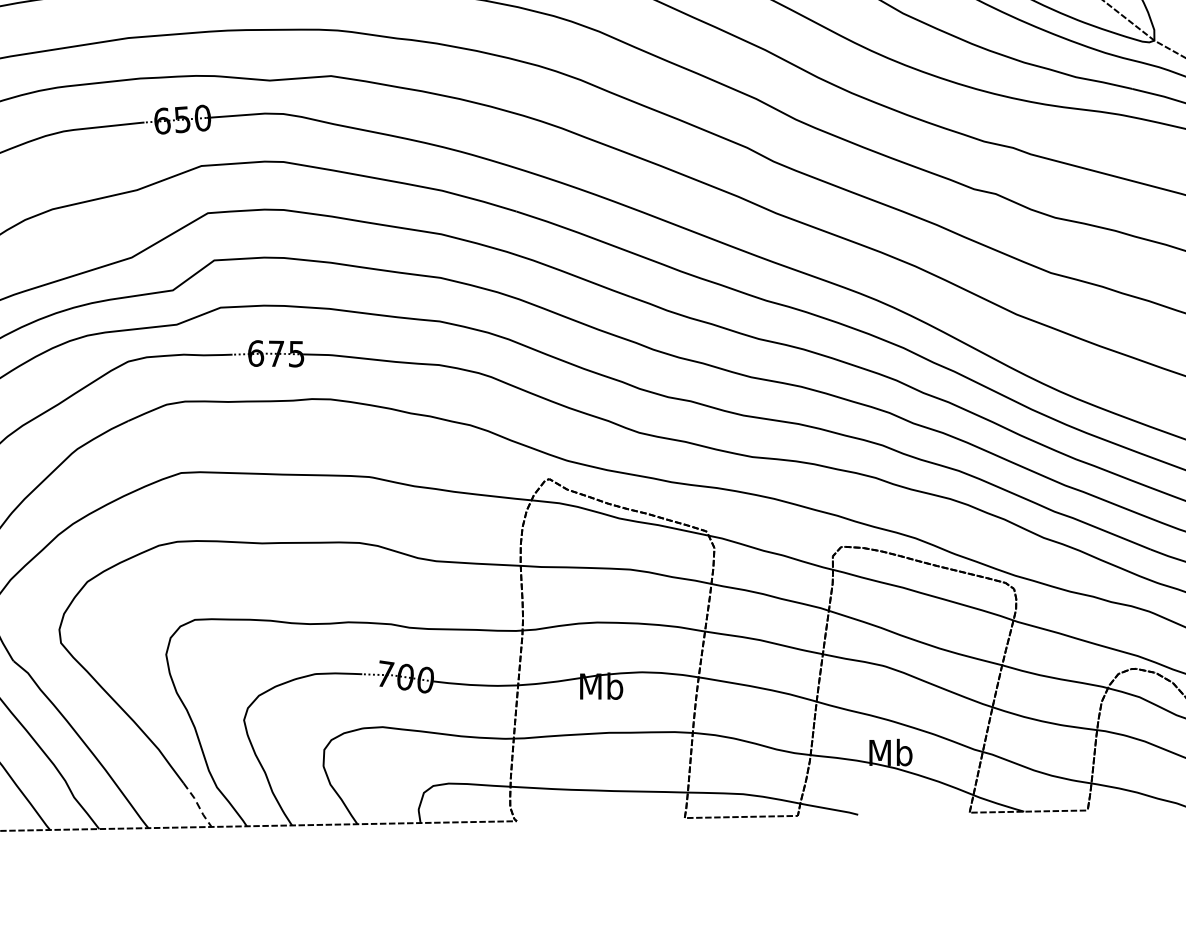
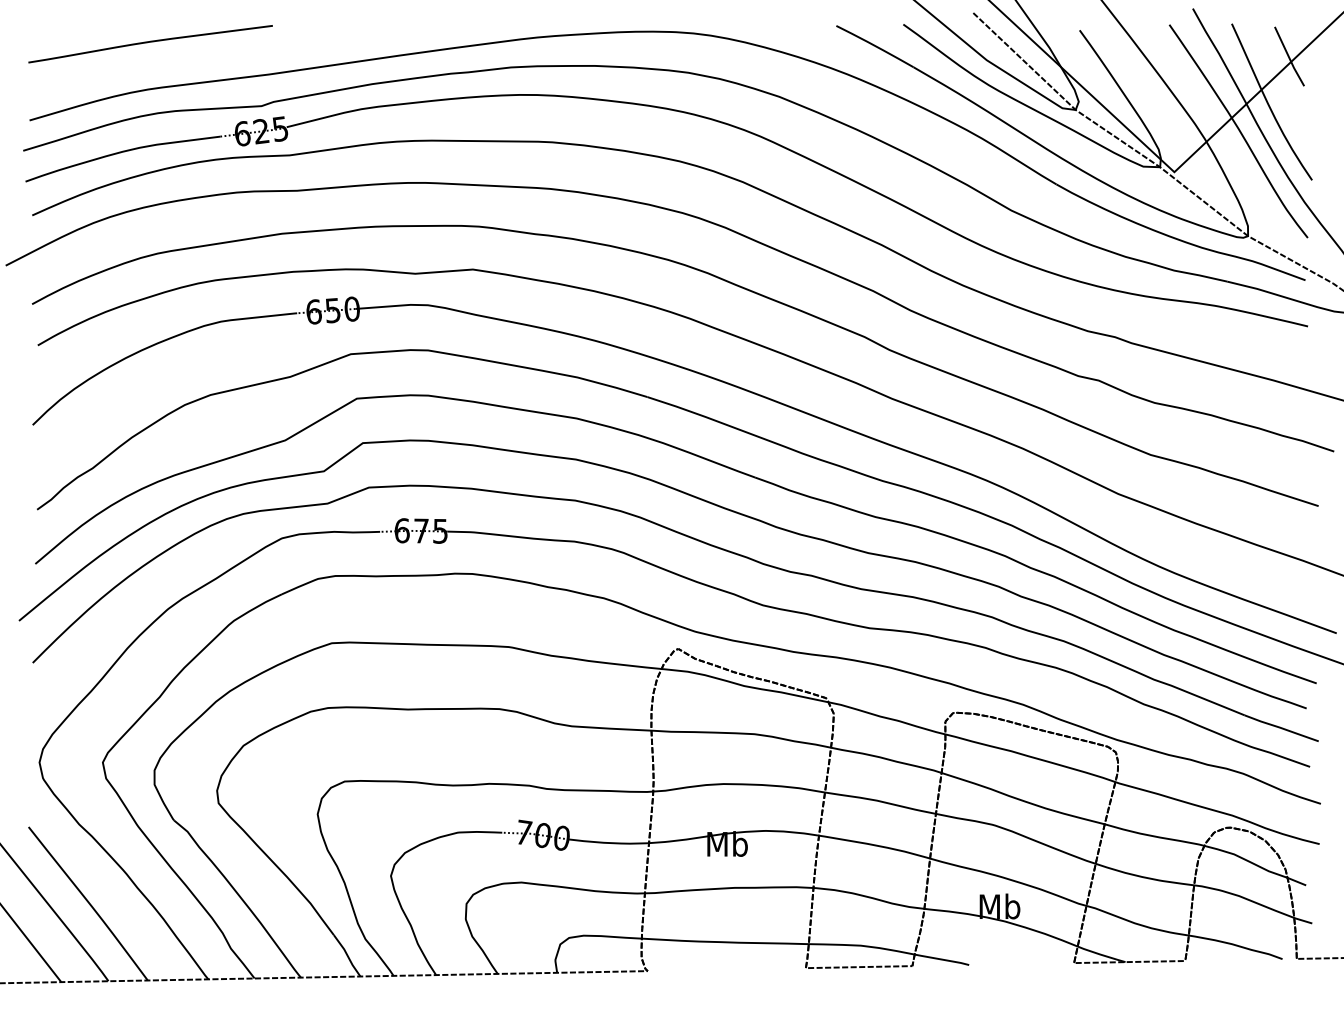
line: (197, 804) -> (347, 955), dashed -> solid

